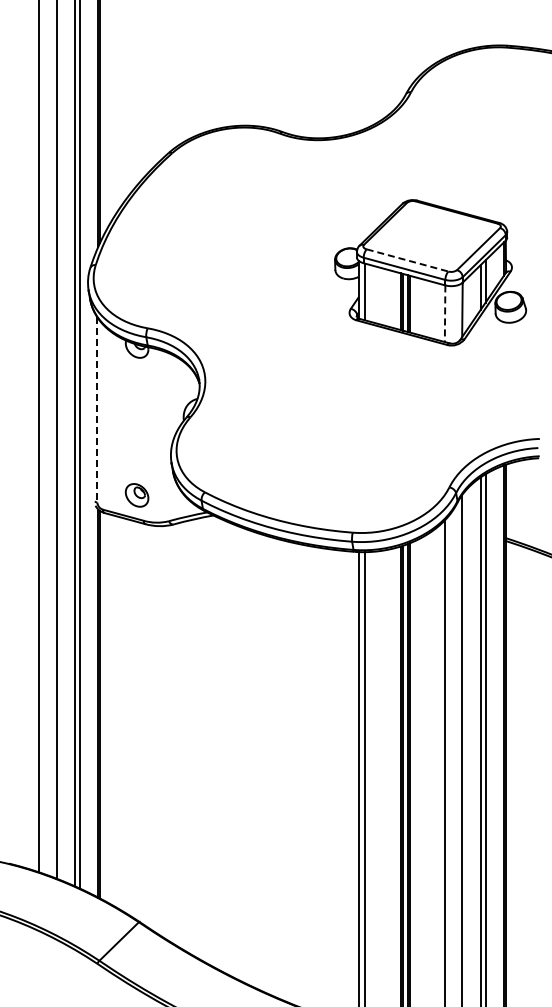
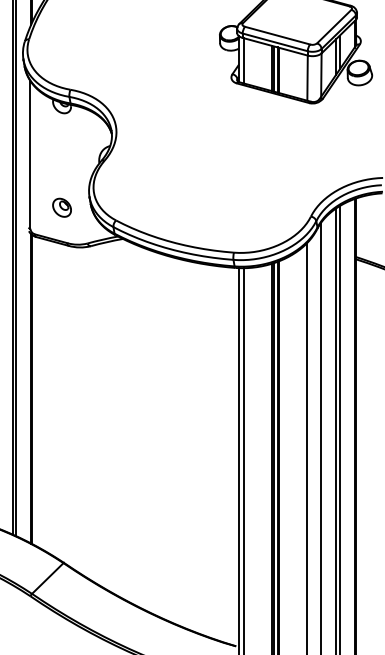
line: (408, 260) -> (278, 35), dashed -> solid
line: (445, 314) -> (307, 78), dashed -> solid
line: (97, 410) -> (30, 155), dashed -> solid
part: (136, 495) -> (61, 207), moved

